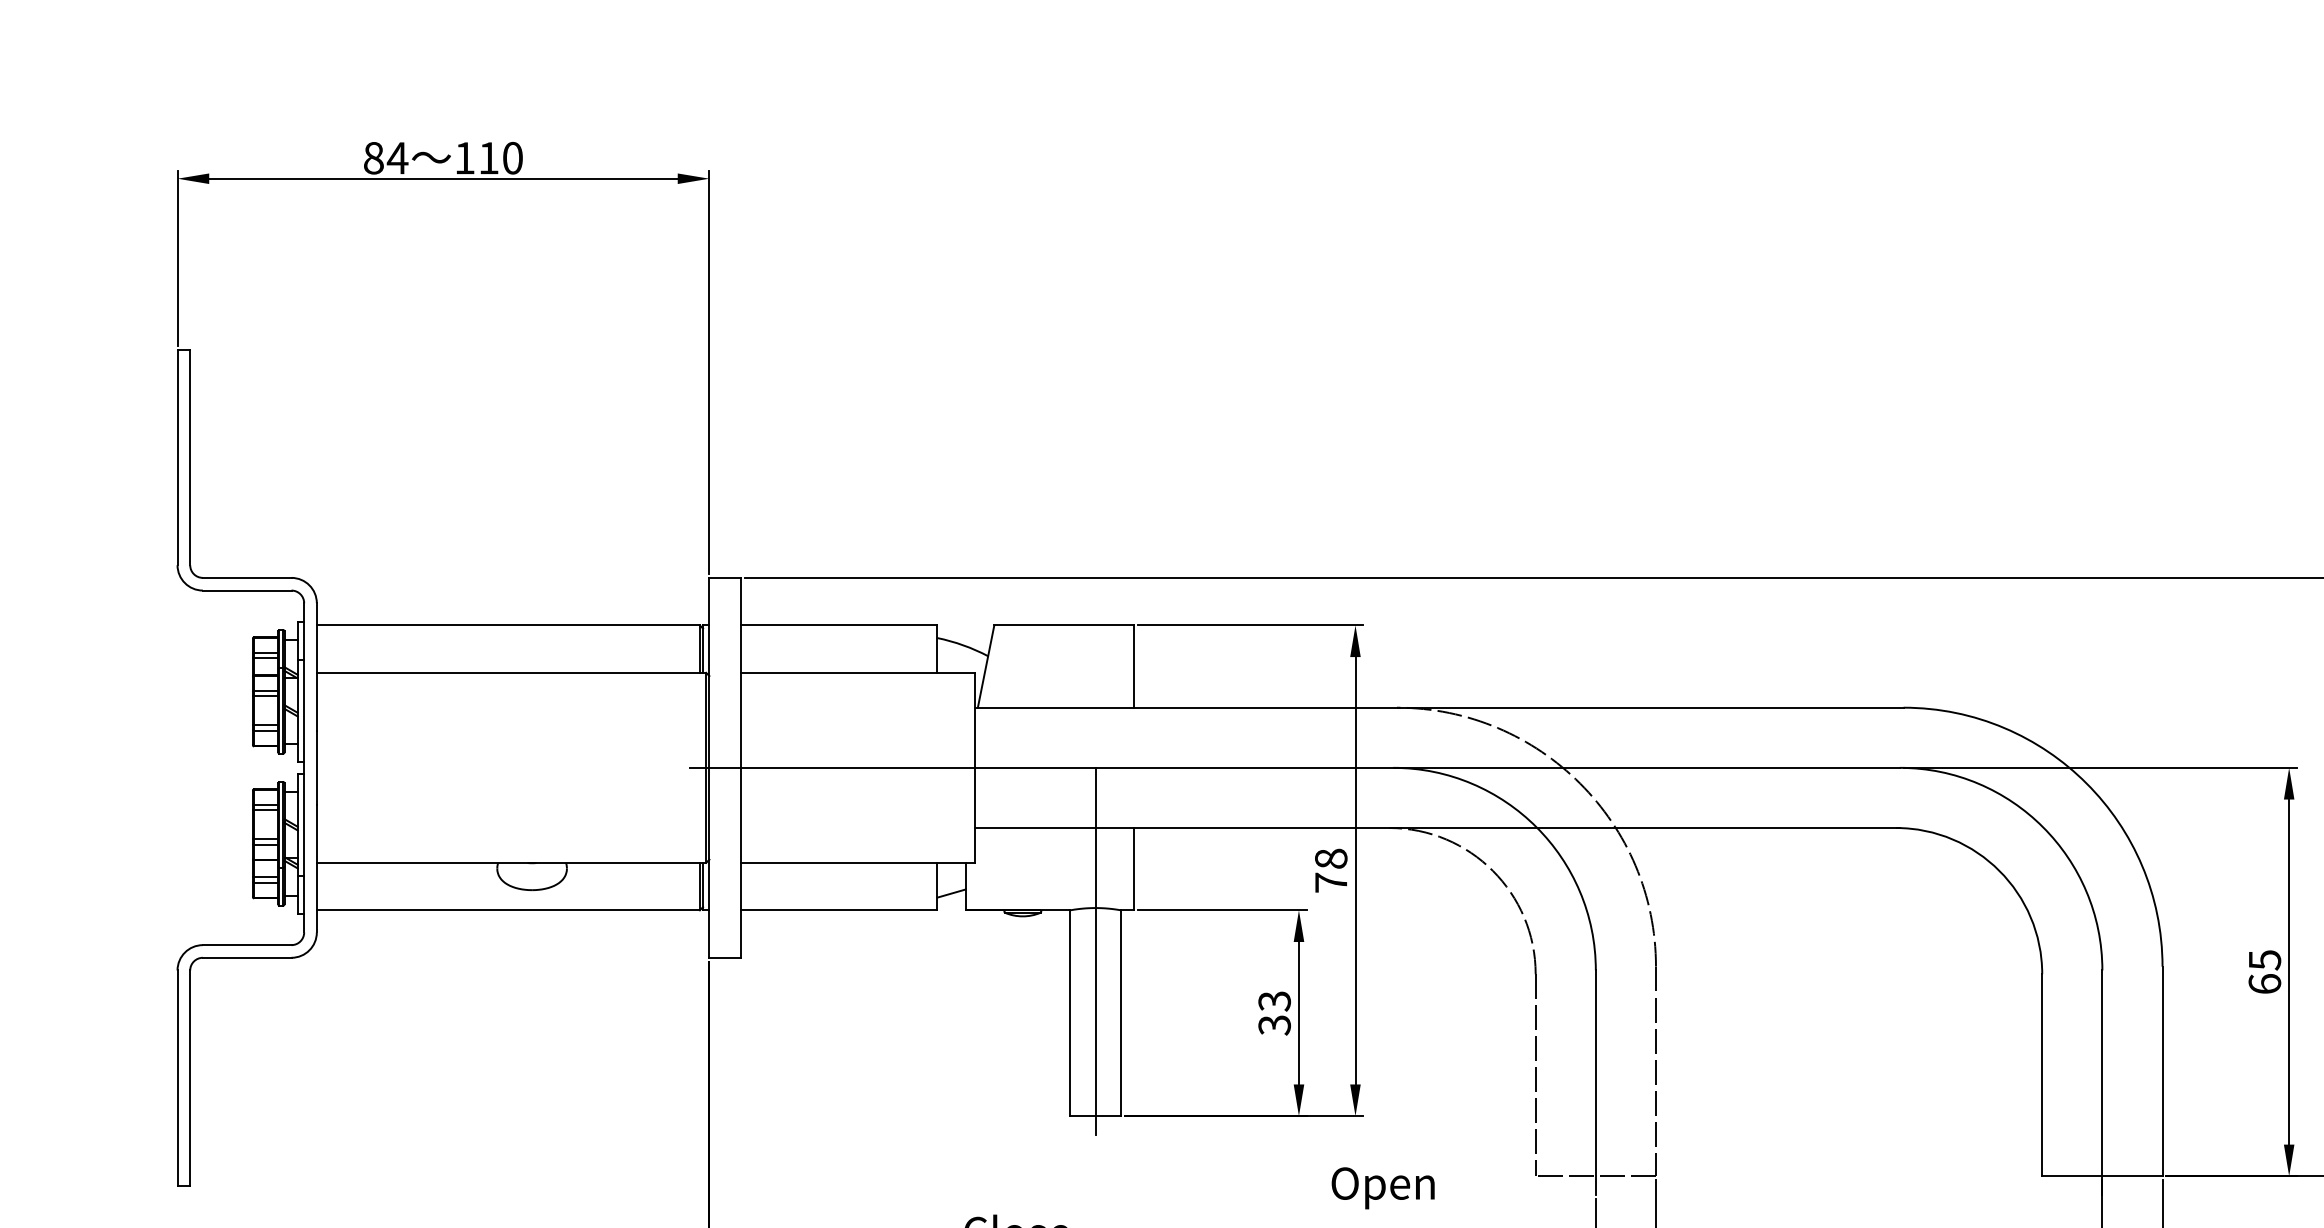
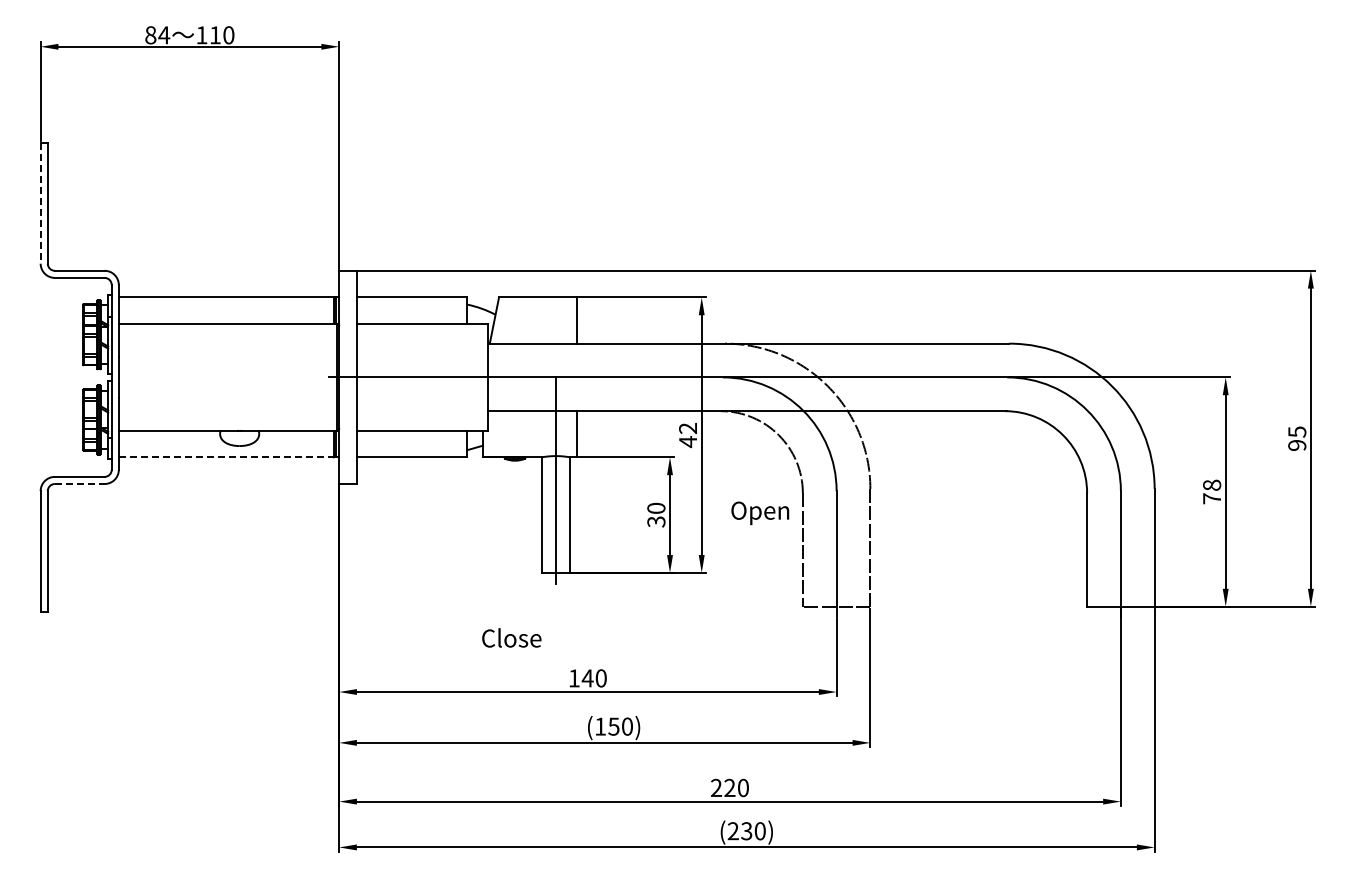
line: (177, 457) -> (40, 203), solid -> dashed
text: (1331, 871) -> (688, 435), 78 -> 42
line: (508, 910) -> (226, 457), solid -> dashed
line: (246, 958) -> (79, 484), solid -> dashed
text: (2265, 971) -> (1212, 491), 65 -> 78
text: (1274, 1001) -> (656, 508), 33 -> 30
text: (1383, 1188) -> (760, 513), moved

